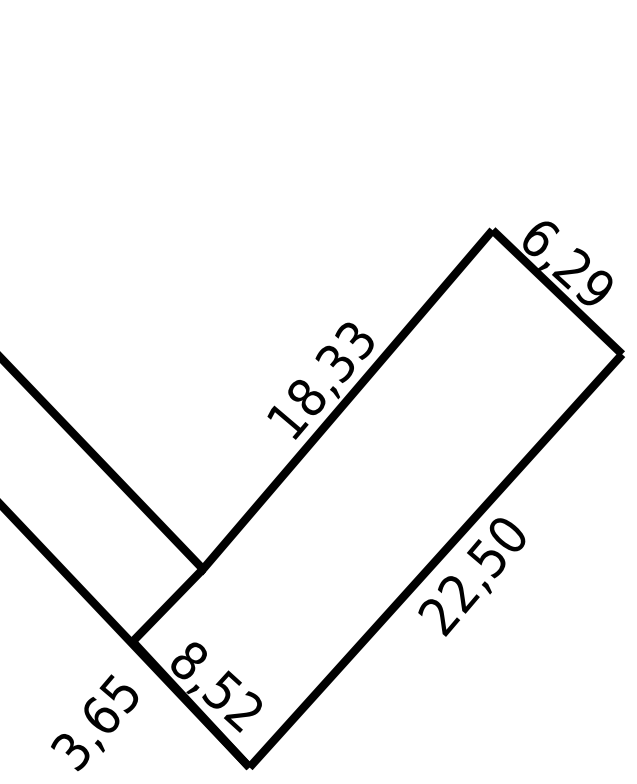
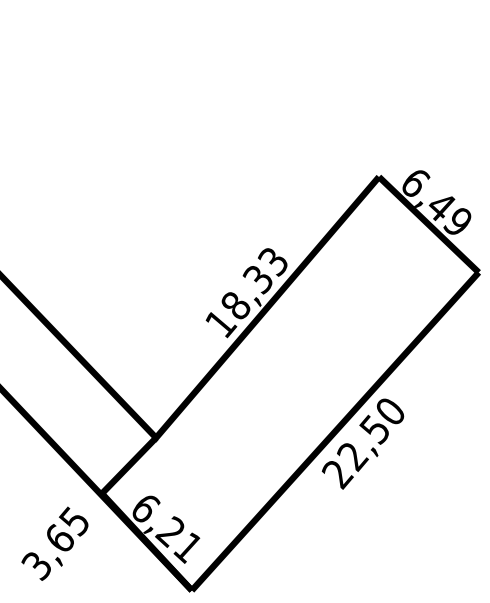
text: (571, 268) -> (439, 206), 6,29 -> 6,49
text: (216, 687) -> (166, 528), 8,52 -> 6,21
text: (94, 722) -> (54, 543), moved

